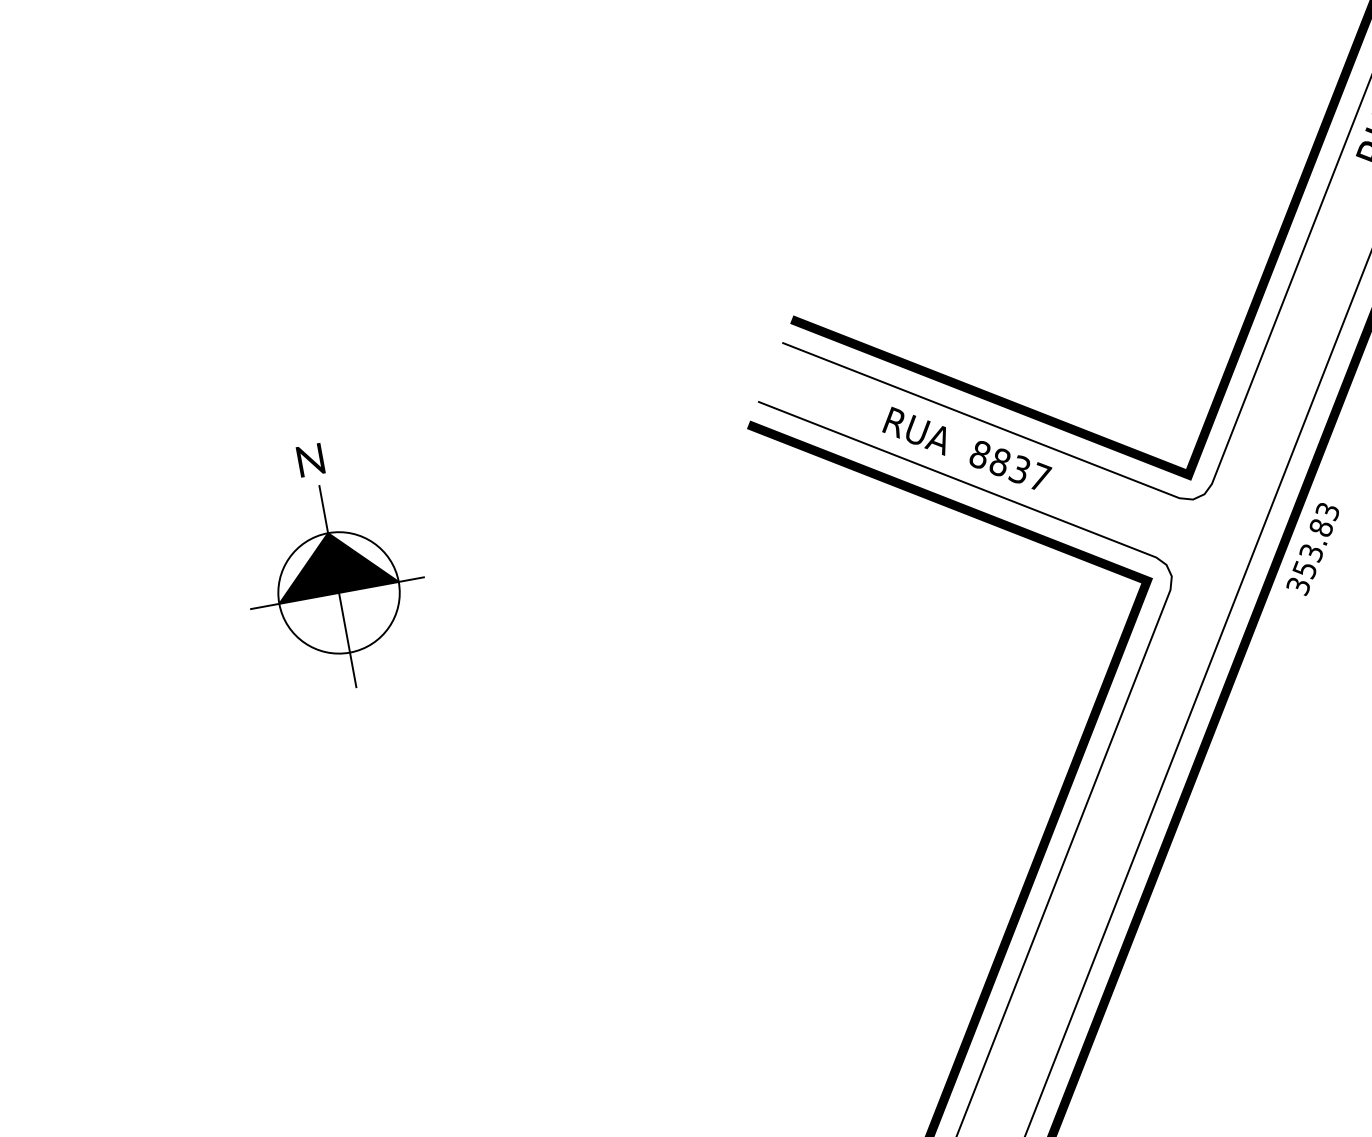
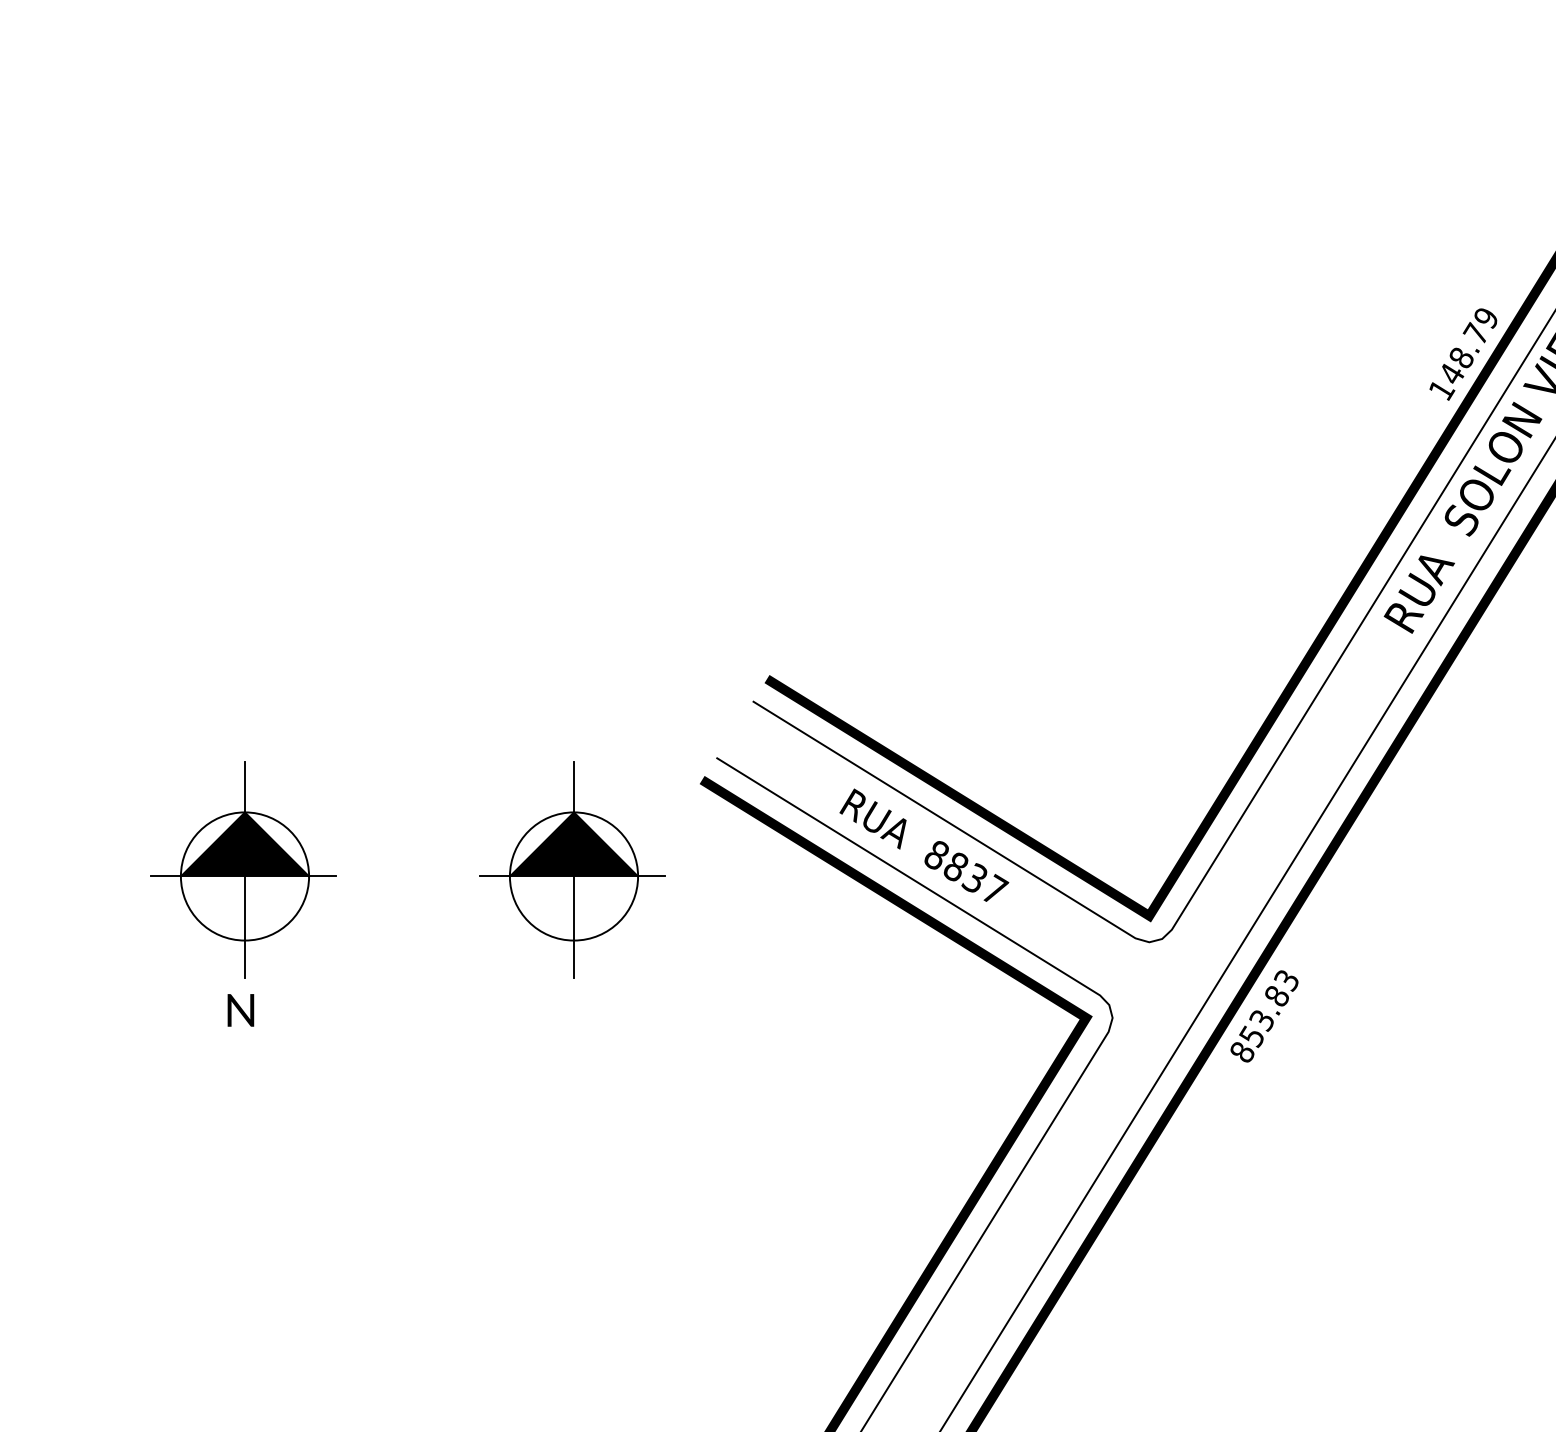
text: (310, 460) -> (240, 1010), moved
part: (643, 530) -> (572, 869), added
text: (1297, 586) -> (1241, 1052), 353.83 -> 853.83

